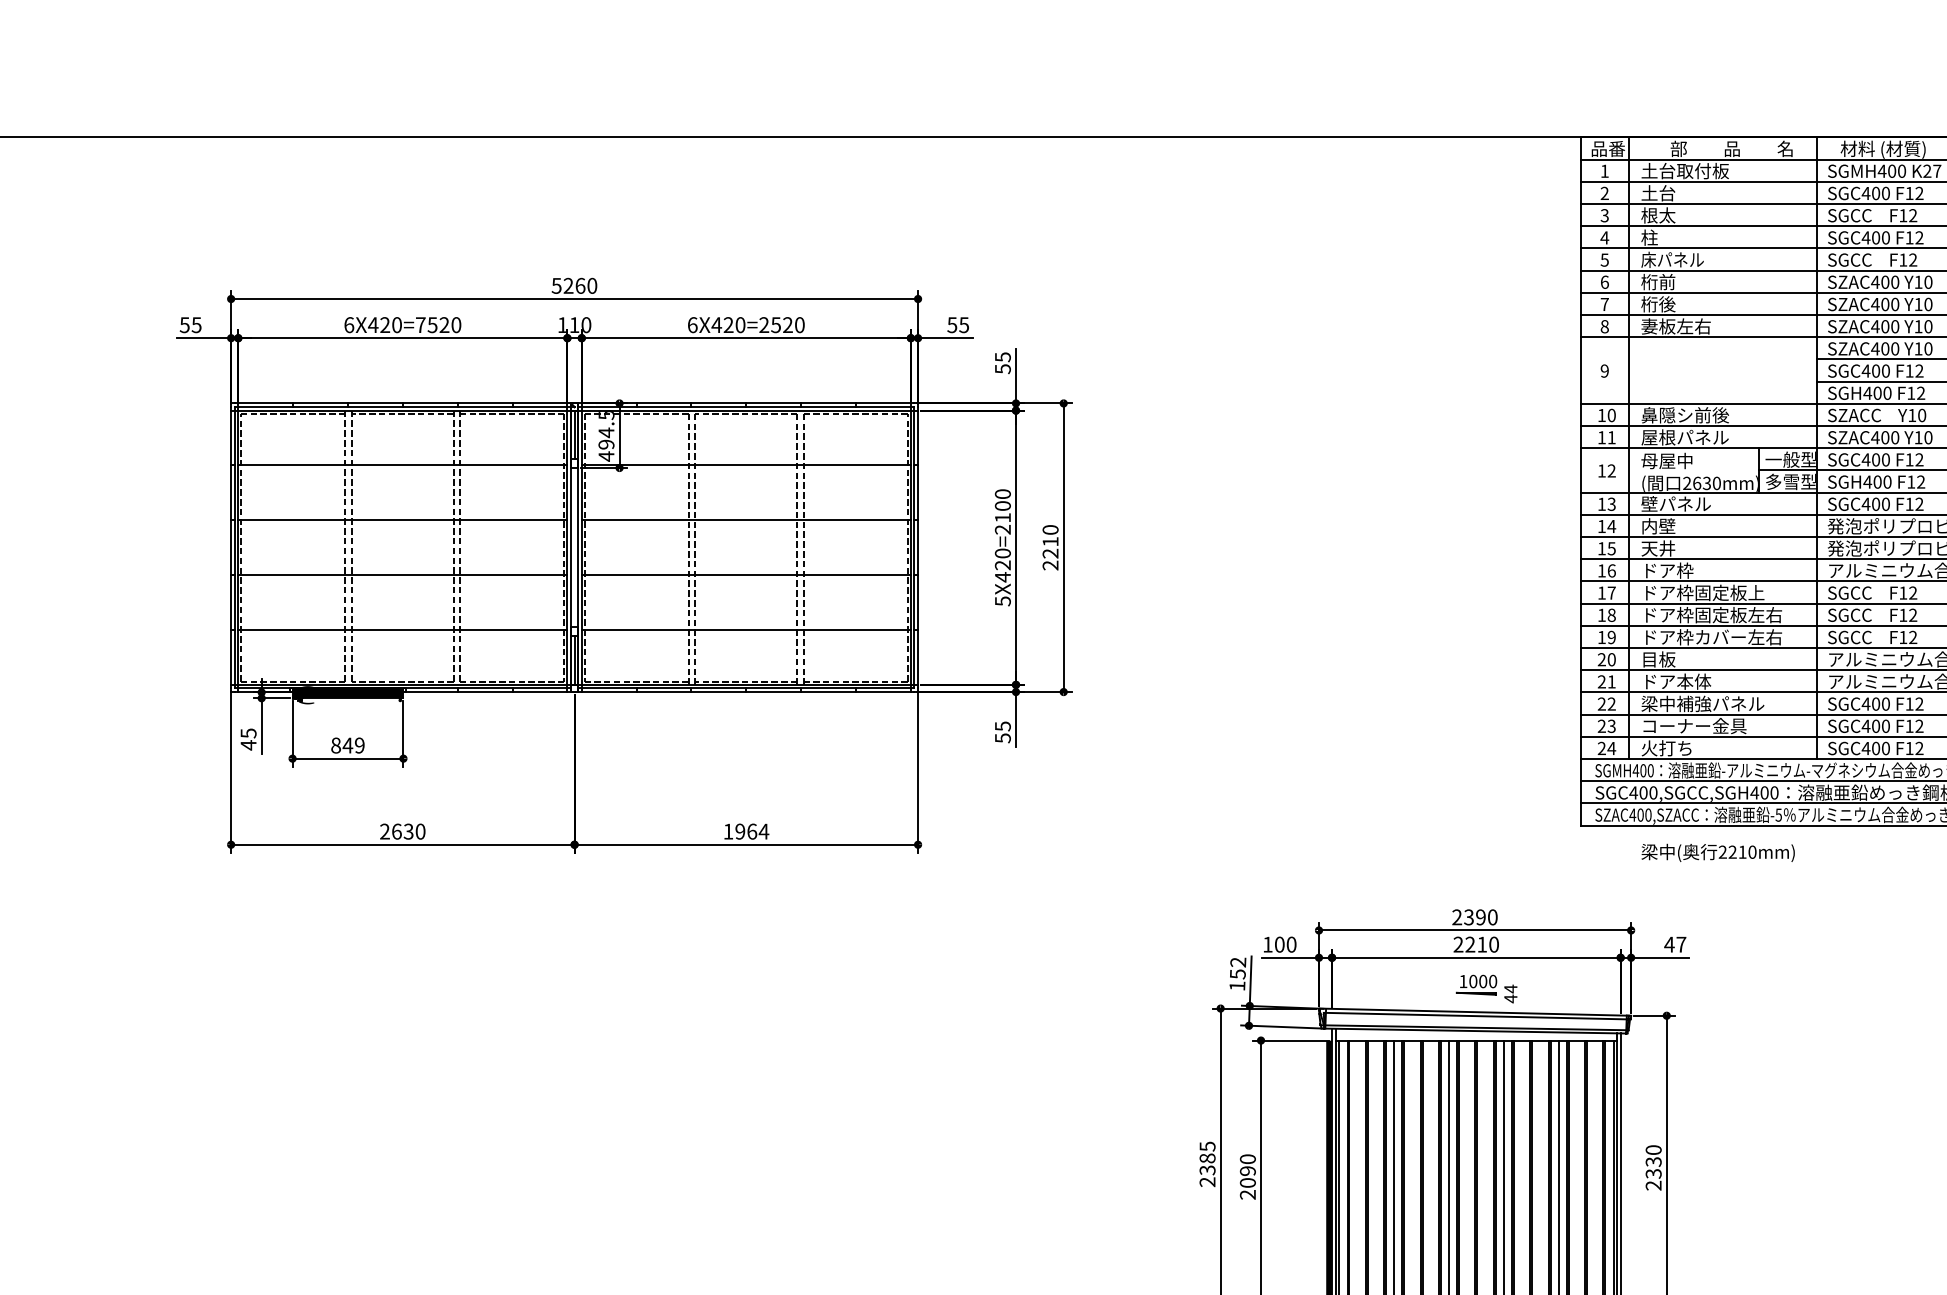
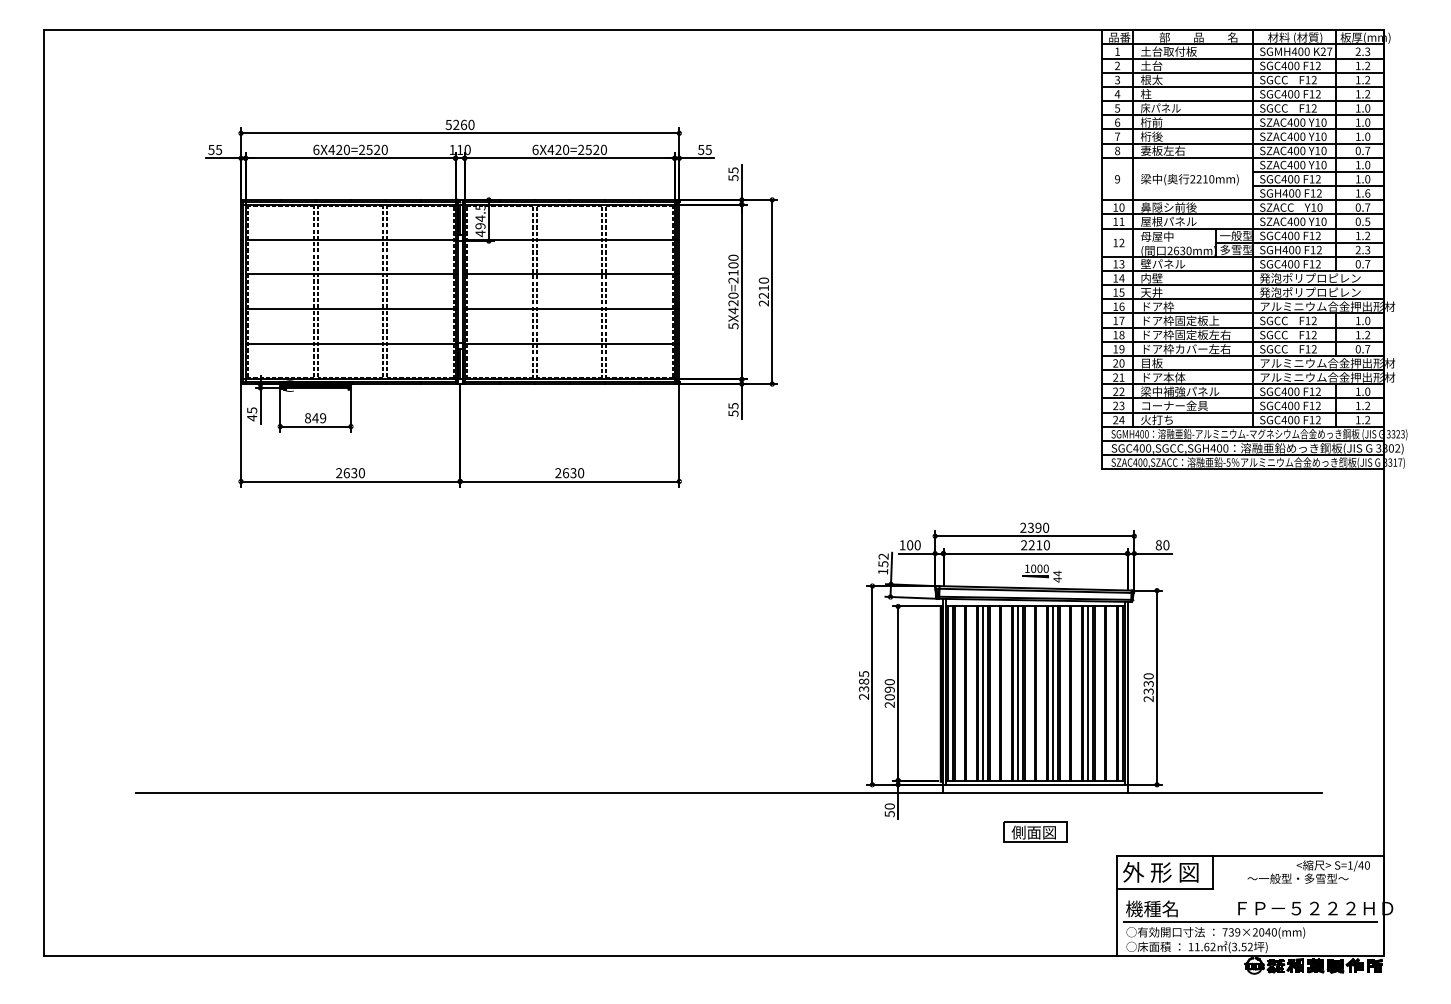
text: (421, 324) -> (362, 149), 6X420=7520 -> 6X420=2520
text: (745, 832) -> (569, 473), 1964 -> 2630
text: (1717, 852) -> (1189, 179), moved
text: (1675, 945) -> (1162, 545), 47 -> 80

